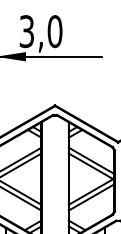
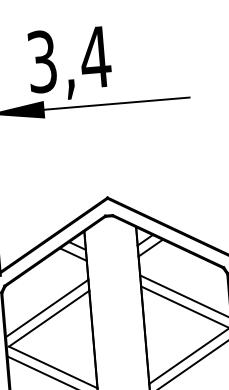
text: (54, 31) -> (94, 57), 3,0 -> 3,4

